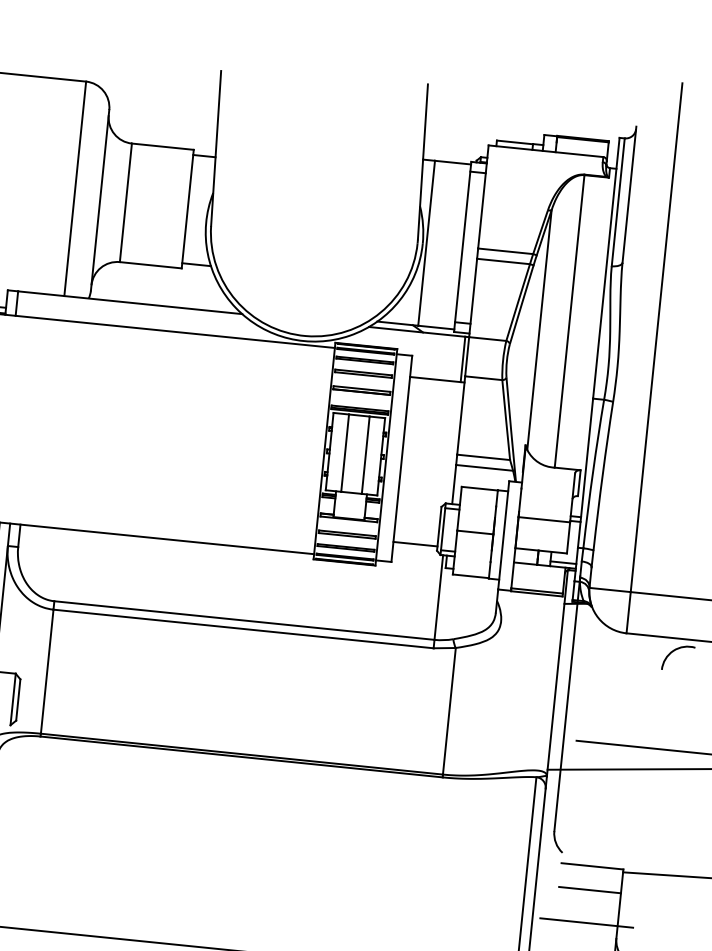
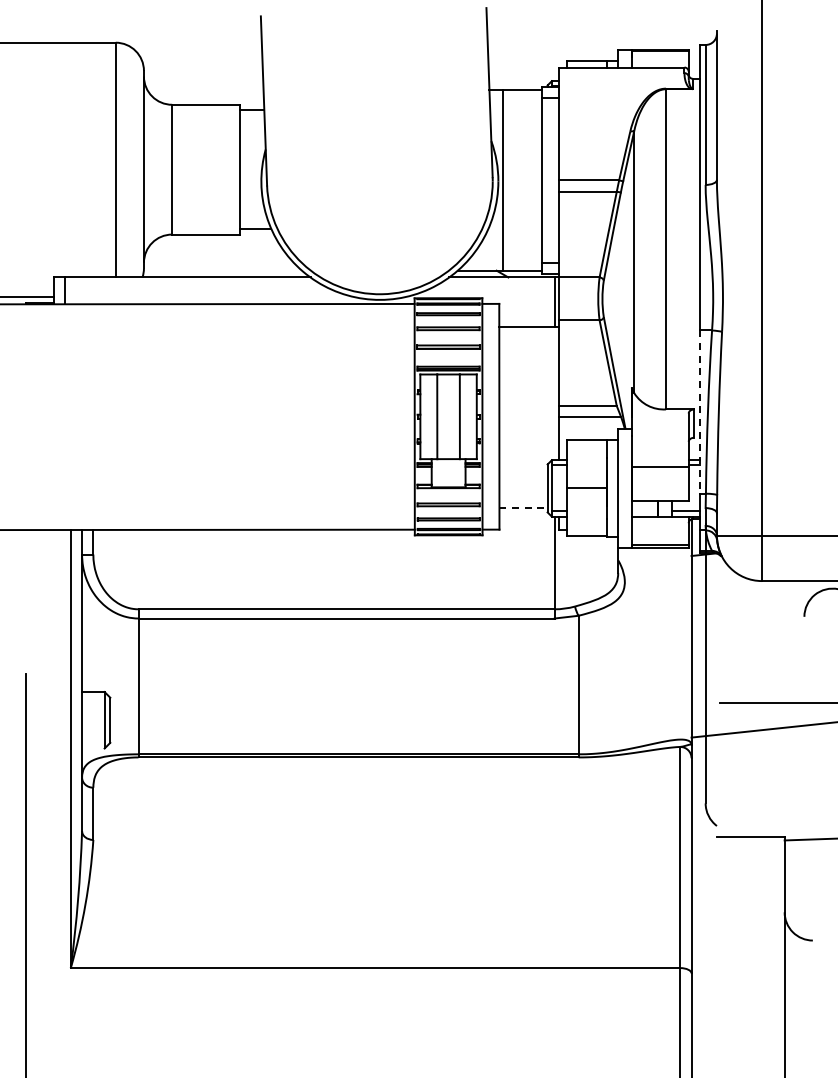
line: (585, 473) -> (700, 412), solid -> dashed
line: (416, 544) -> (524, 507), solid -> dashed
line: (589, 890) -> (750, 863), removed
line: (586, 923) -> (750, 899), removed

